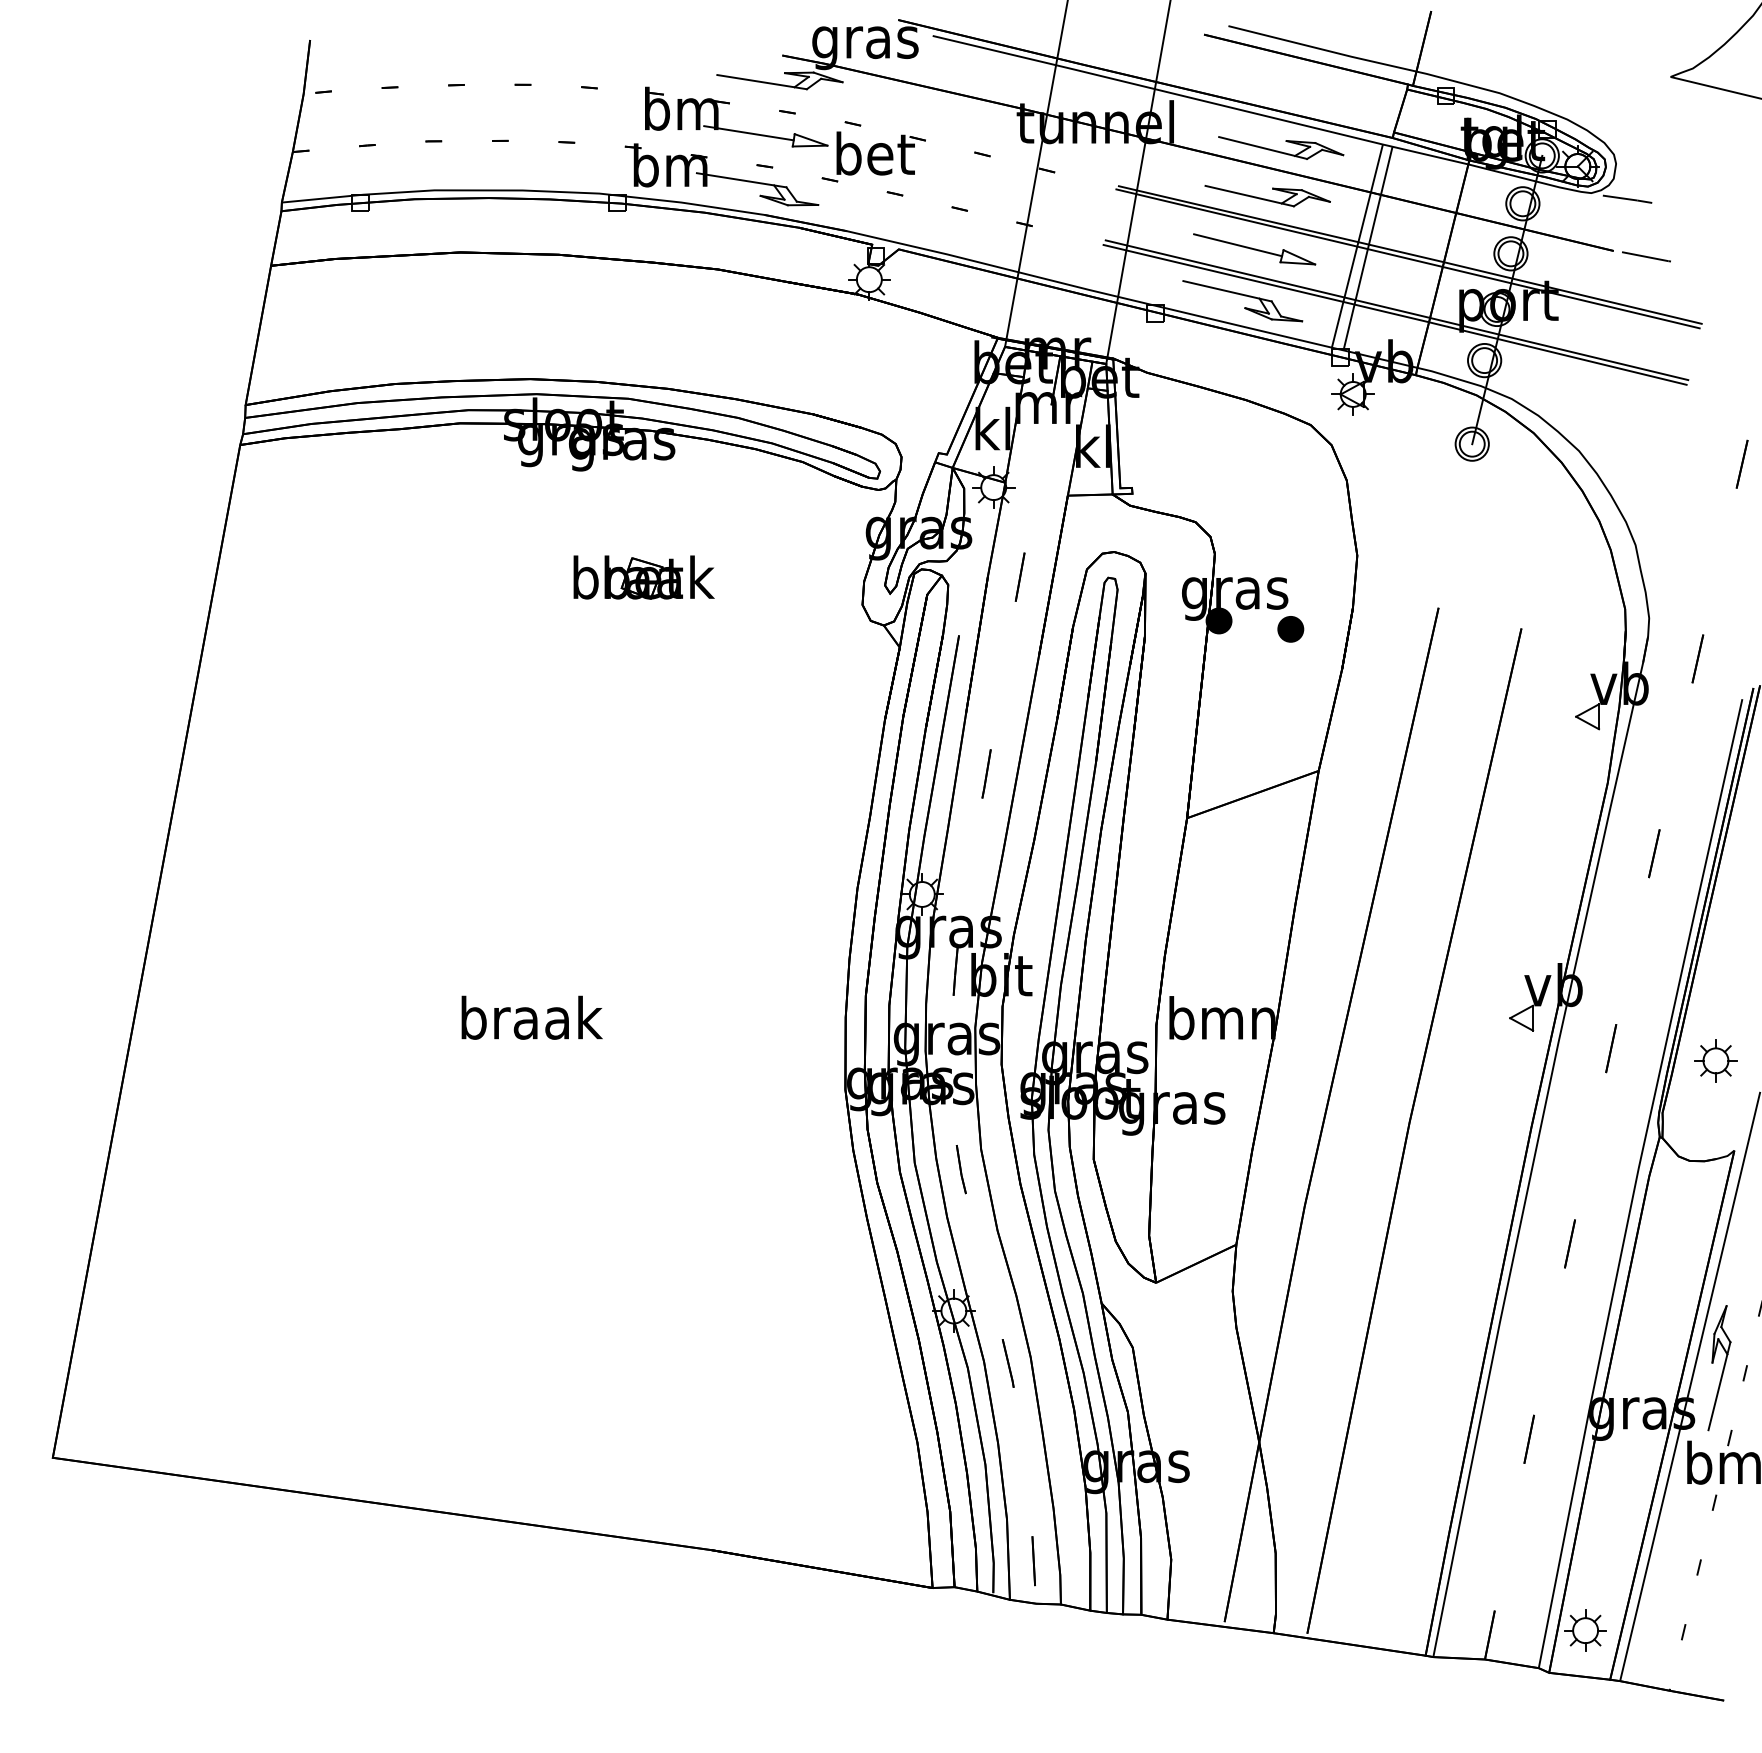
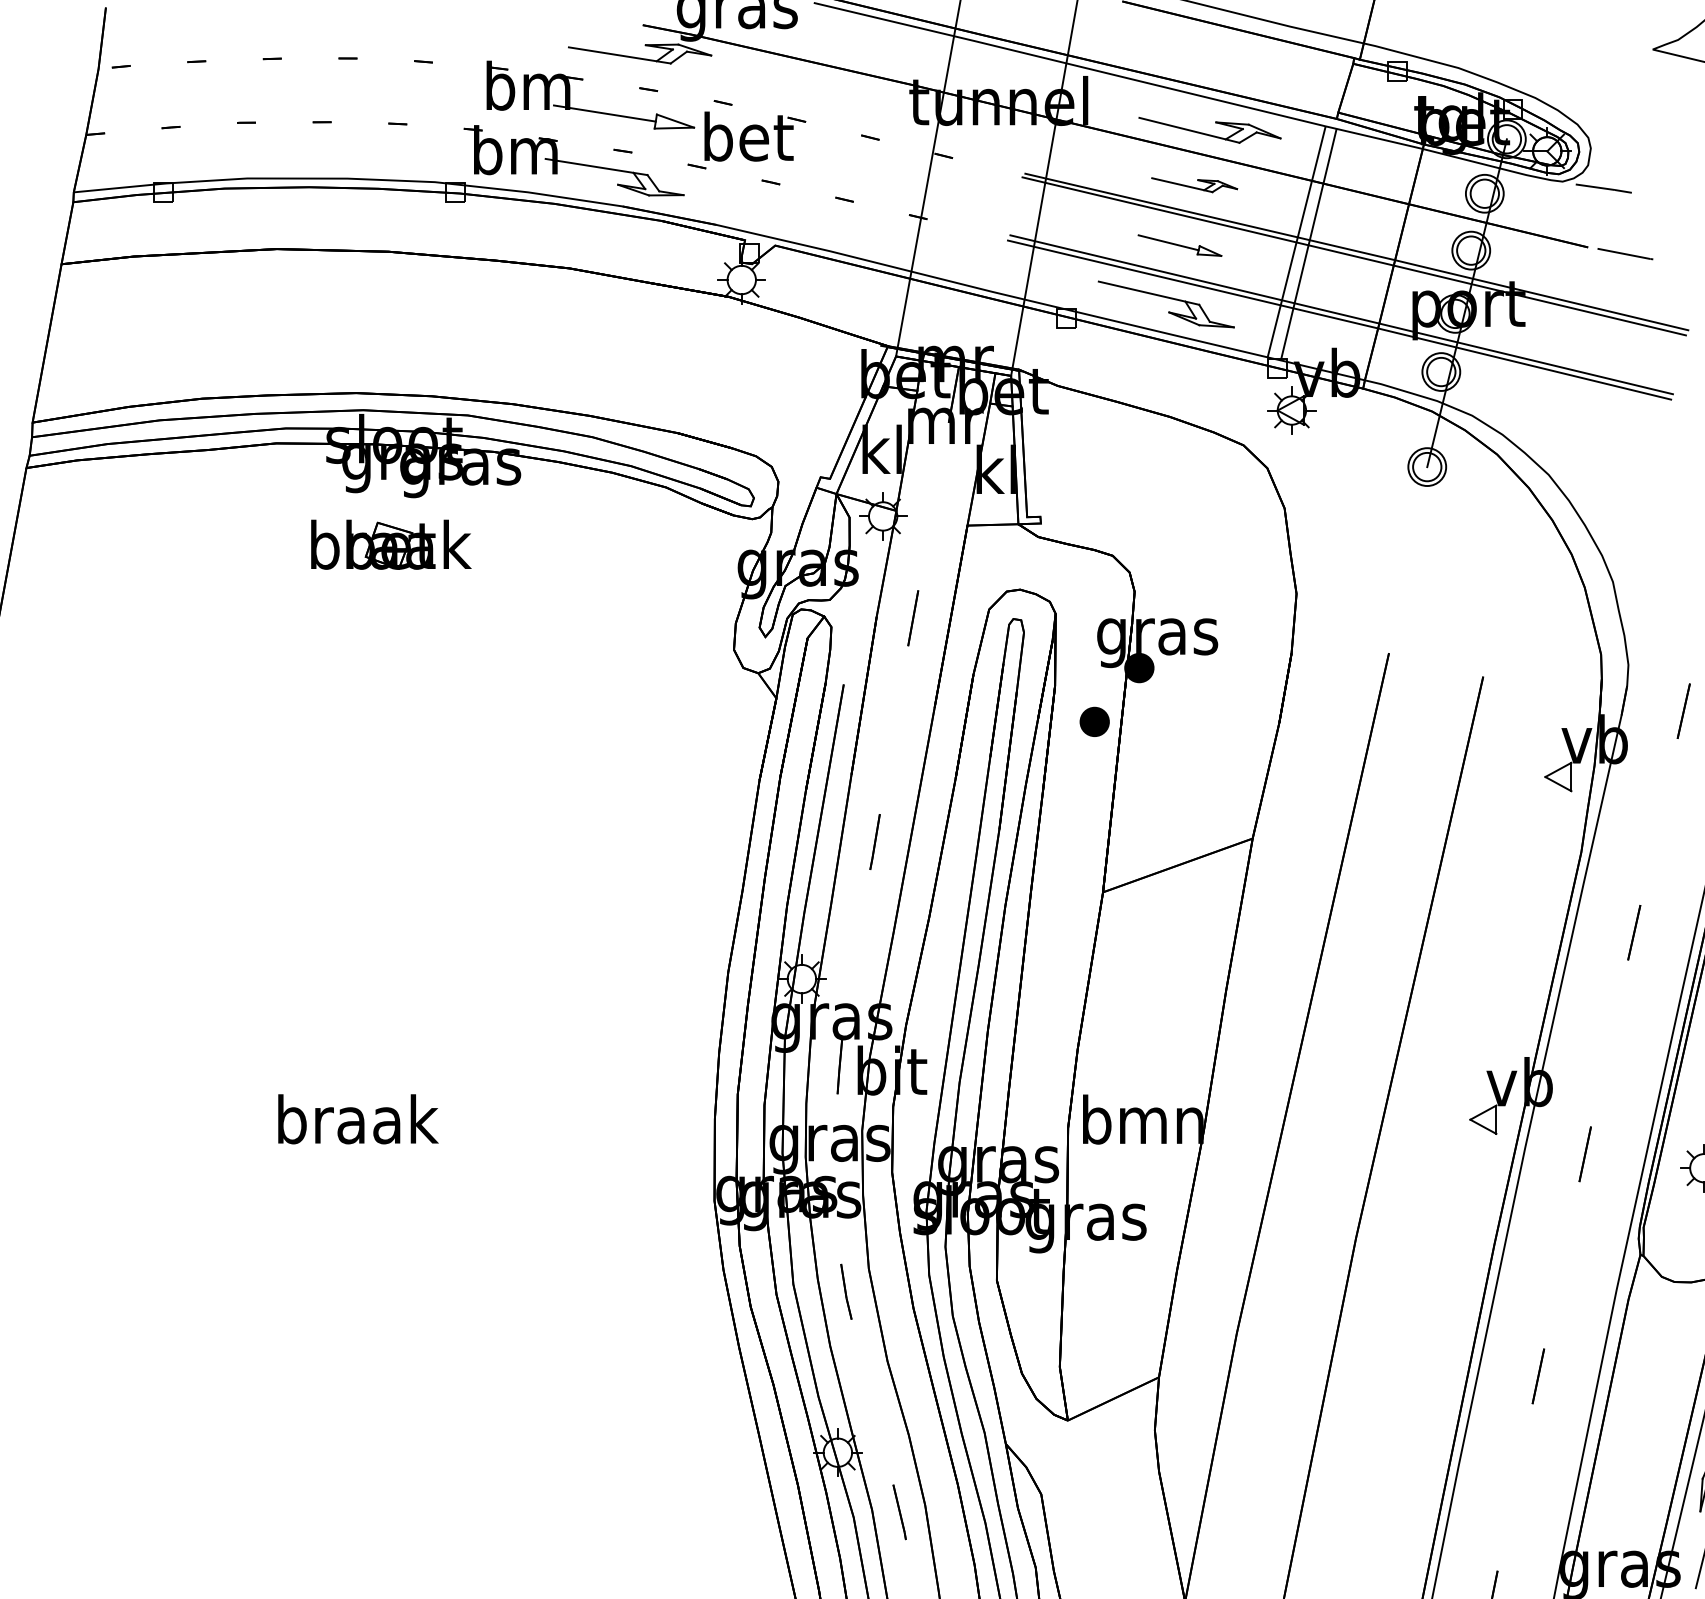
part: (1267, 196) -> (1194, 185), size x0.6
part: (1254, 249) -> (1179, 245), size x0.6
part: (643, 577) -> (390, 544), moved
part: (1290, 629) -> (1094, 722), moved

